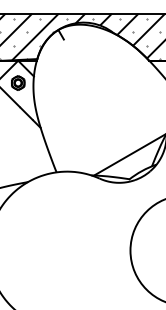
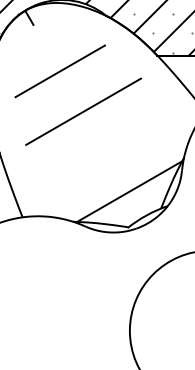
line: (82, 71) -> (60, 70), added
line: (98, 99) -> (83, 111), added

